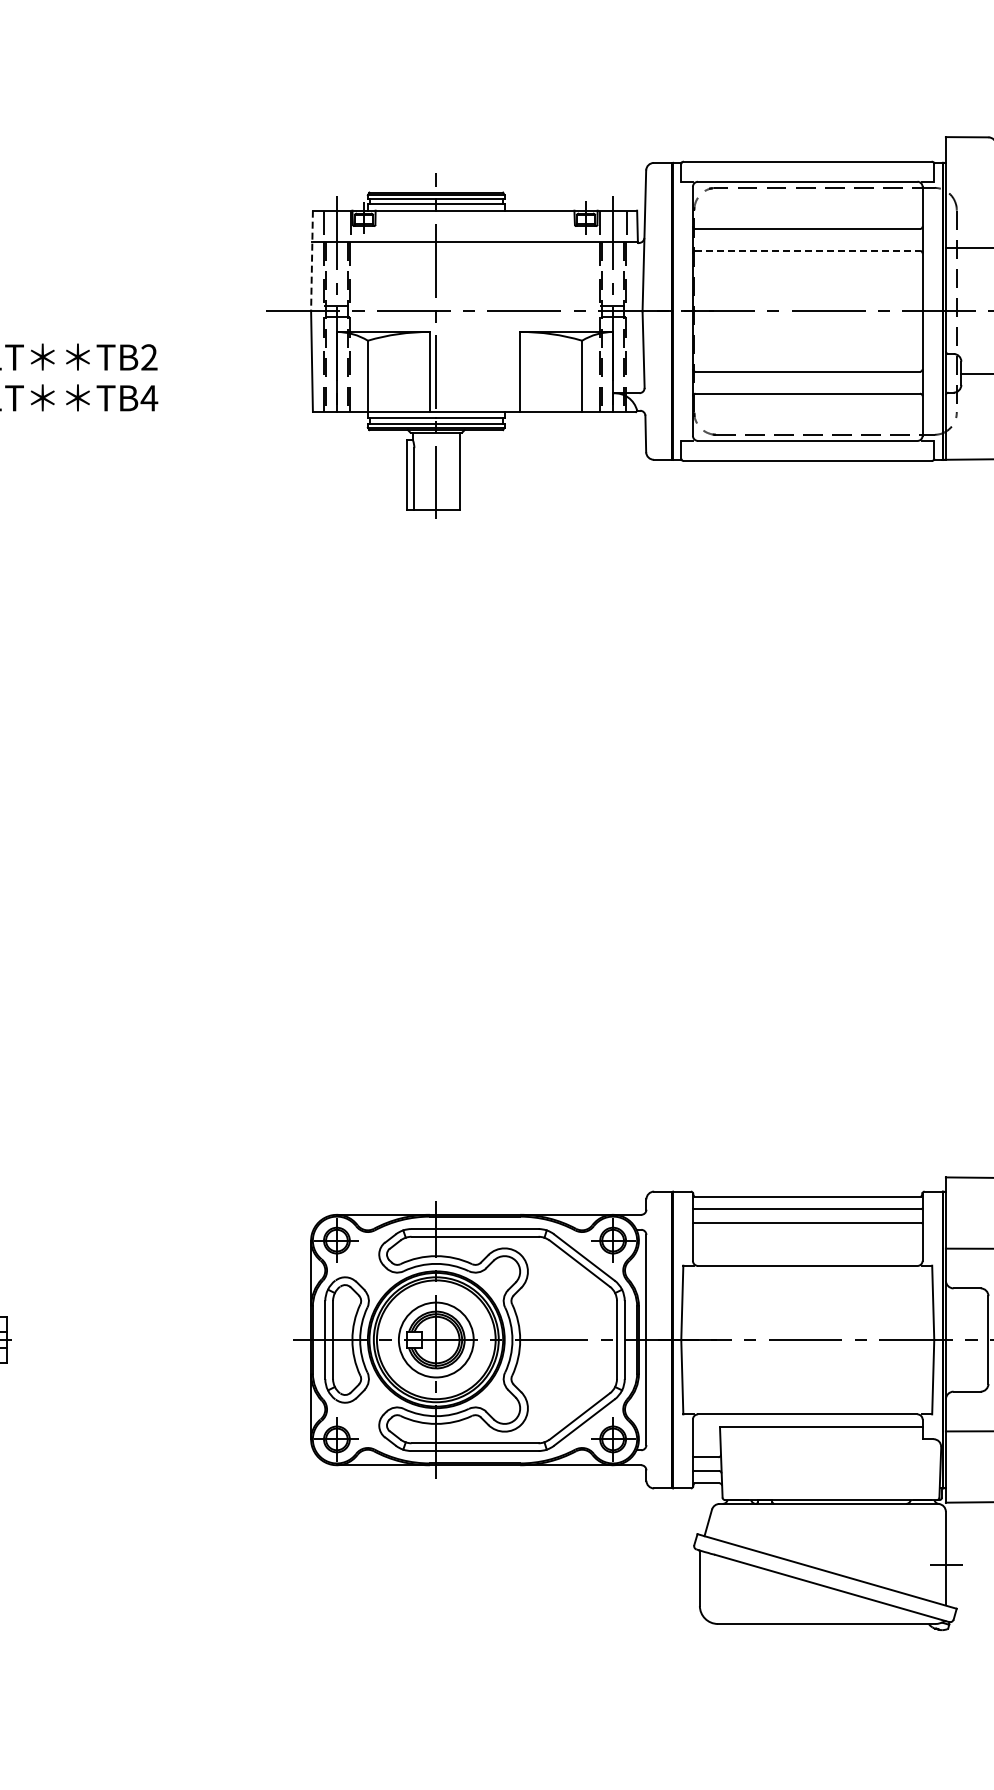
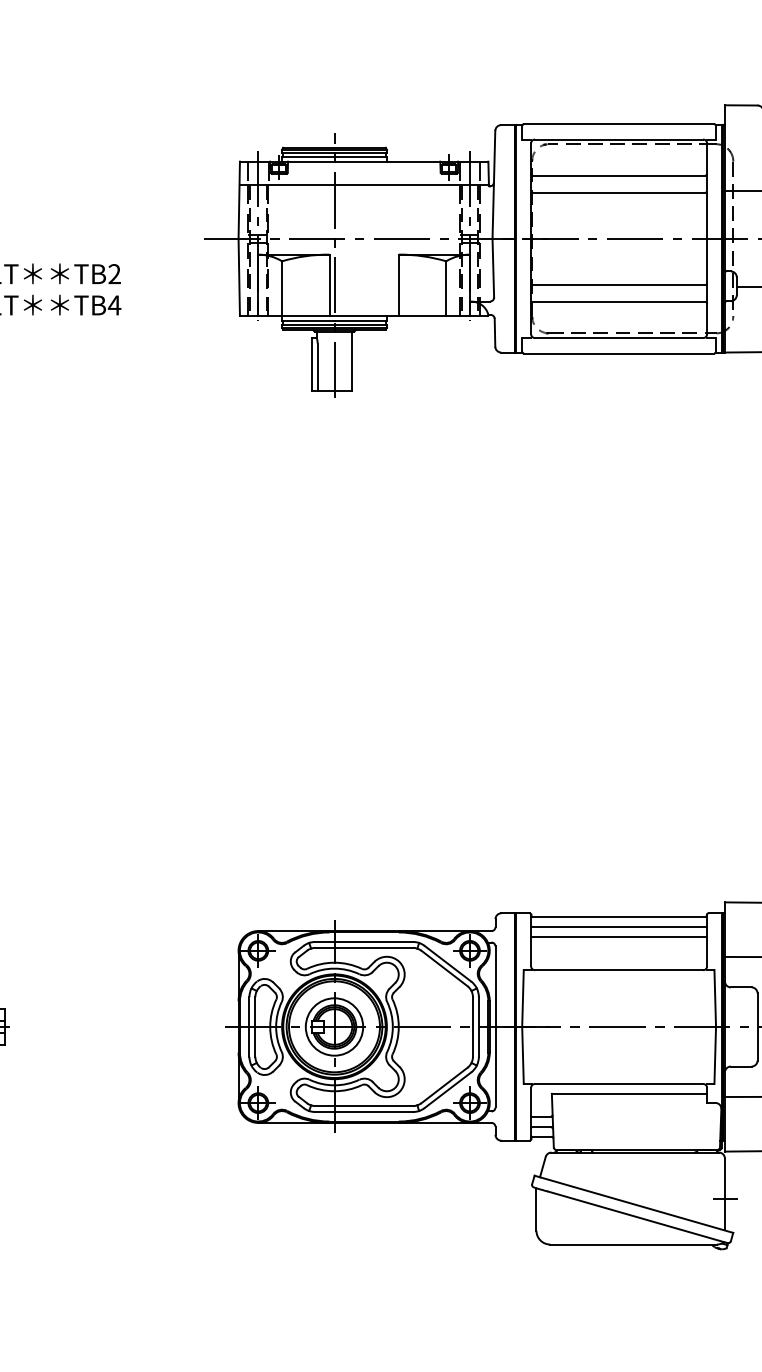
line: (808, 250) -> (619, 192), dashed -> solid
line: (312, 261) -> (239, 200), dashed -> solid

